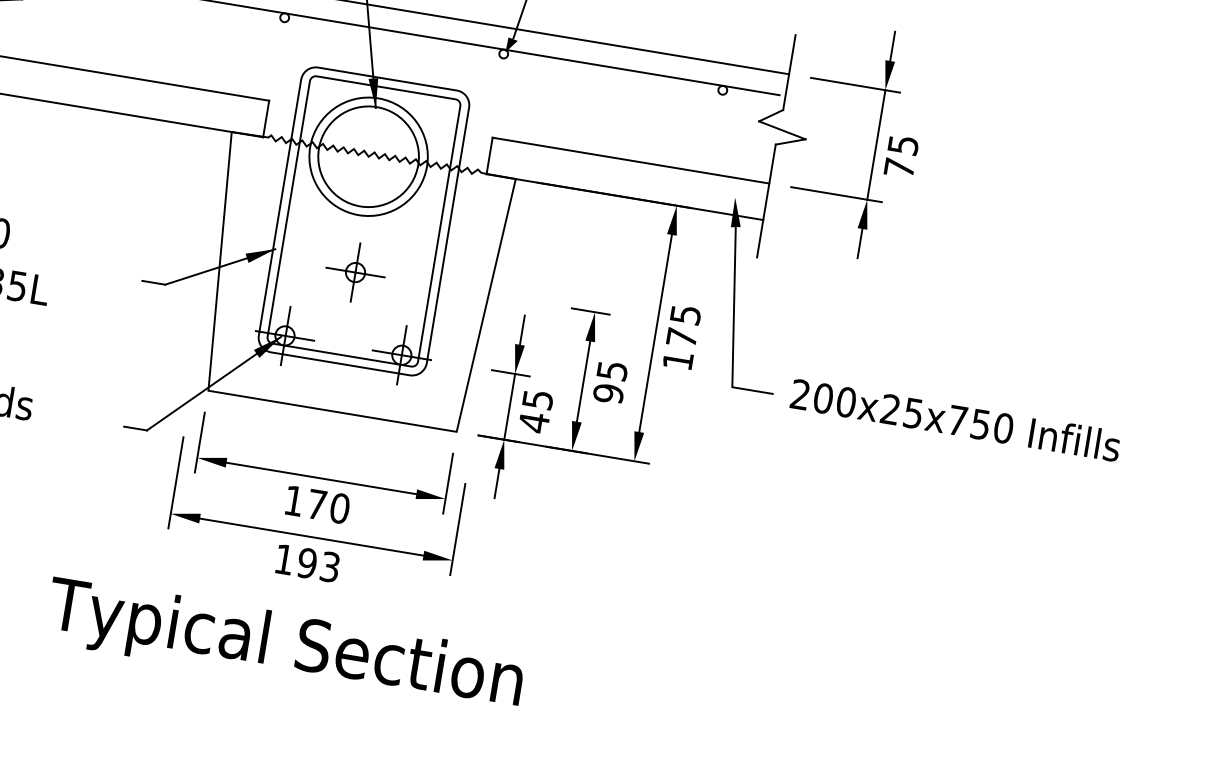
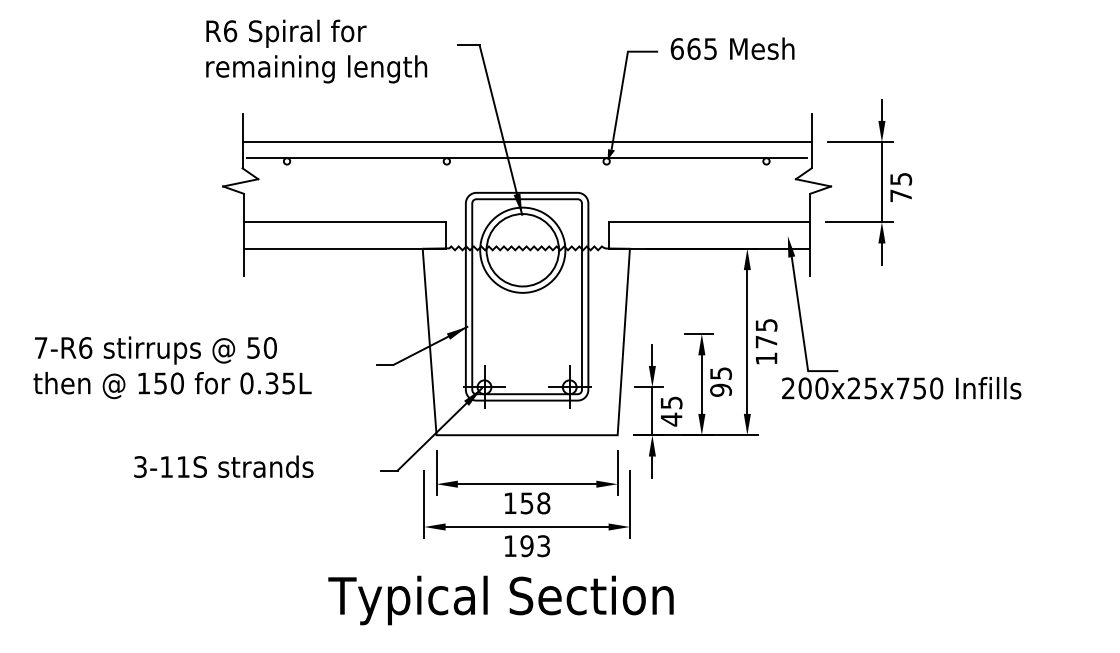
part: (354, 271) -> (526, 333), removed
text: (955, 420) -> (901, 388), moved
text: (328, 506) -> (535, 503), 170 -> 158
text: (284, 647) -> (500, 600), moved

